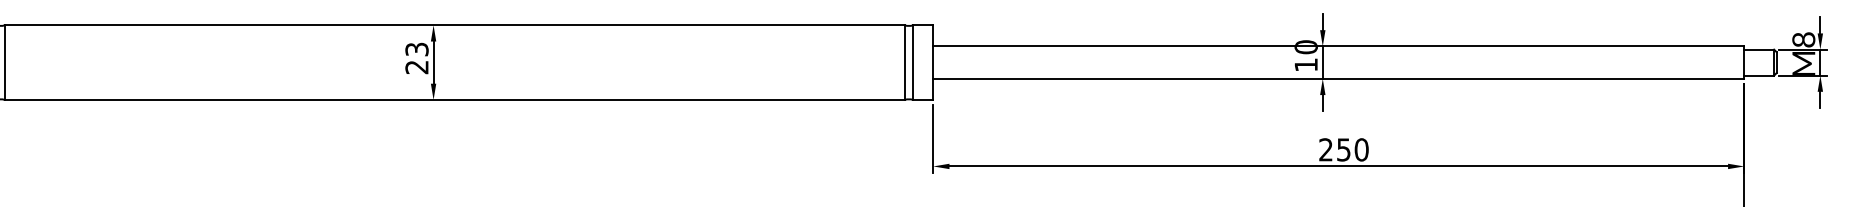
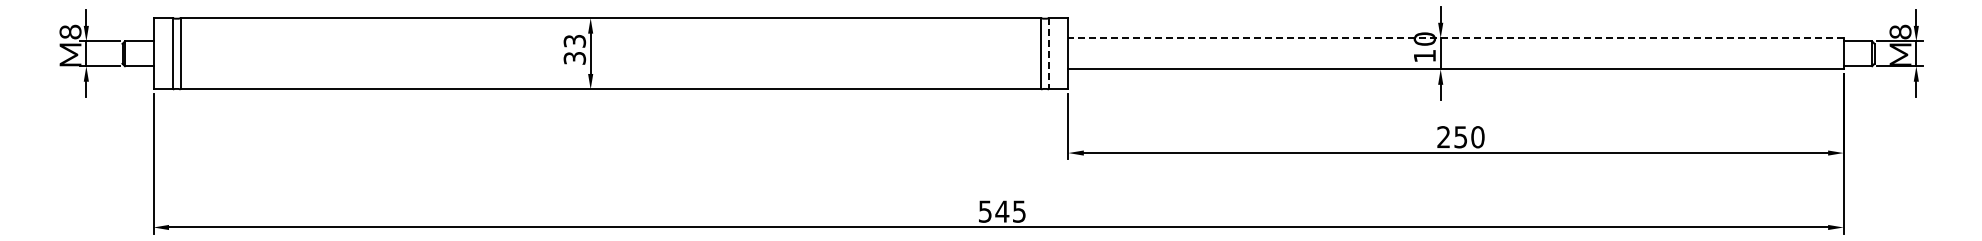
line: (1338, 46) -> (1455, 38), solid -> dashed
line: (912, 62) -> (1048, 53), solid -> dashed
text: (417, 67) -> (575, 58), 23 -> 33

